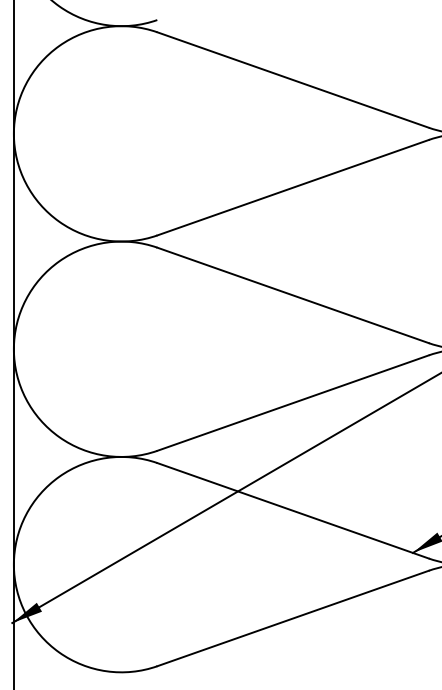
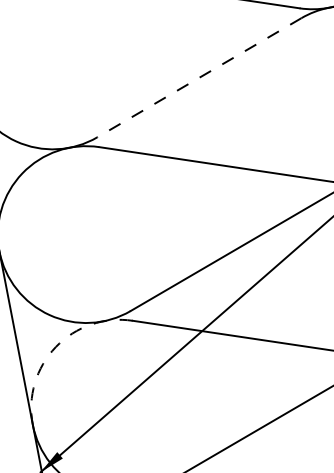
line: (293, 187) -> (199, 77), solid -> dashed
arc: (59, 476) -> (55, 346), solid -> dashed

